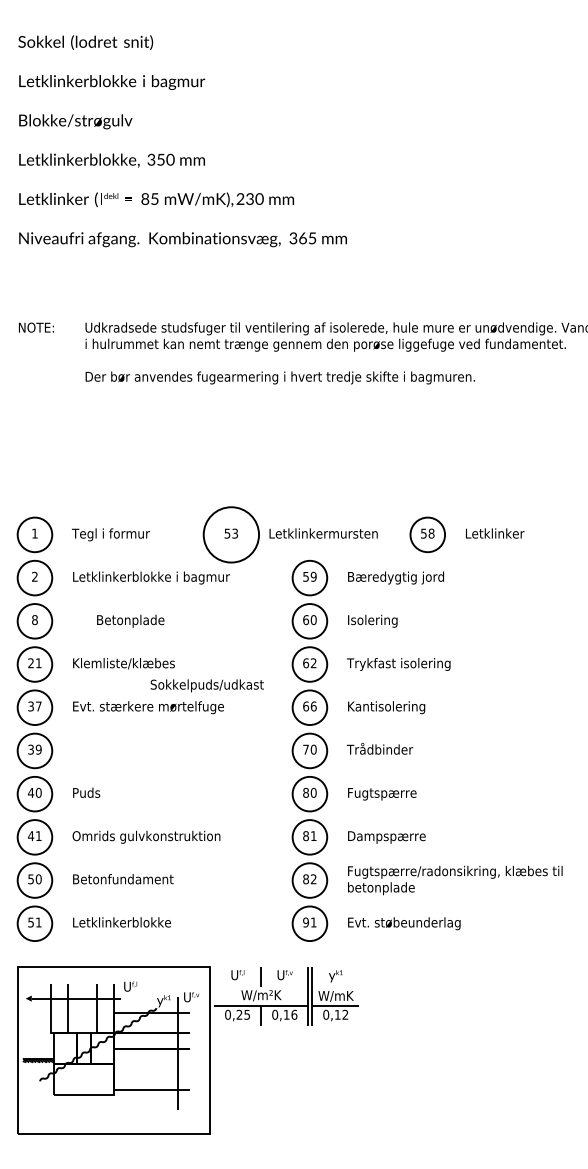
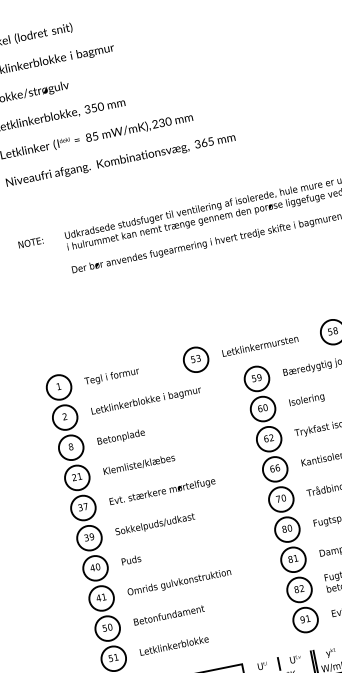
circle: (231, 534) -> (196, 359), size x0.62
text: (130, 620) -> (121, 437), moved
text: (206, 685) -> (154, 524), moved

